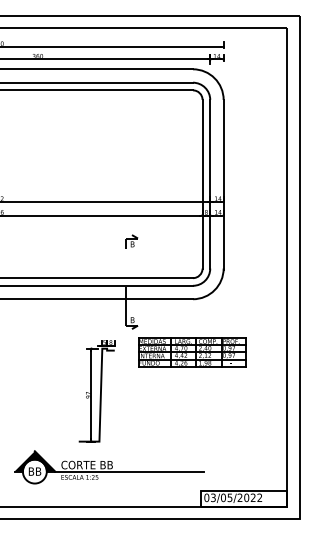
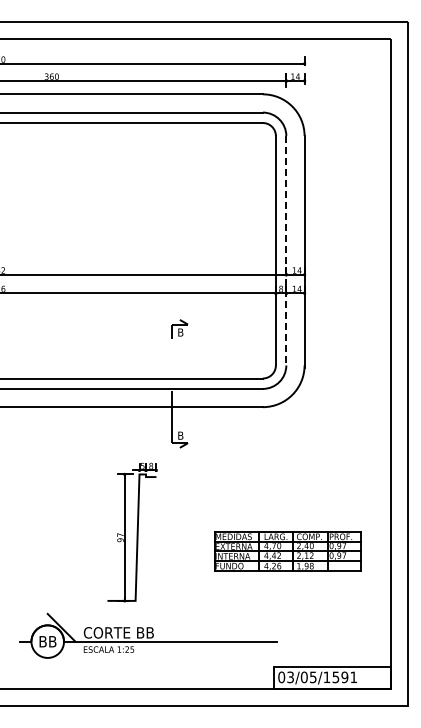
line: (210, 184) -> (286, 250), solid -> dashed
part: (191, 352) -> (287, 551), moved
fill: (34, 461) -> (47, 627), removed
text: (249, 497) -> (339, 677), 03/05/2022 -> 03/05/1591

